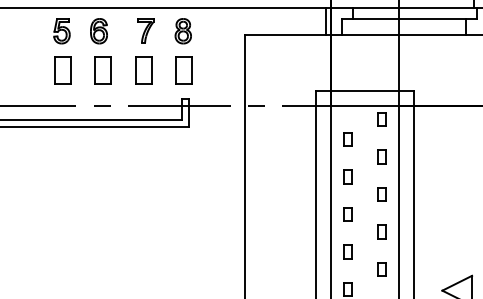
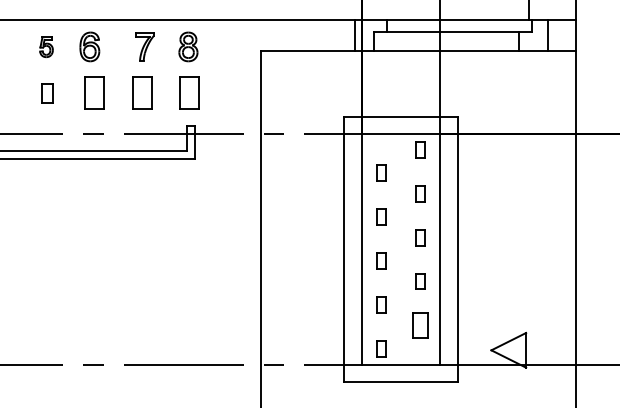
part: (61, 31) -> (46, 47), size x0.7
part: (62, 70) -> (47, 92), size x0.6
part: (381, 269) -> (420, 325), size x1.6

